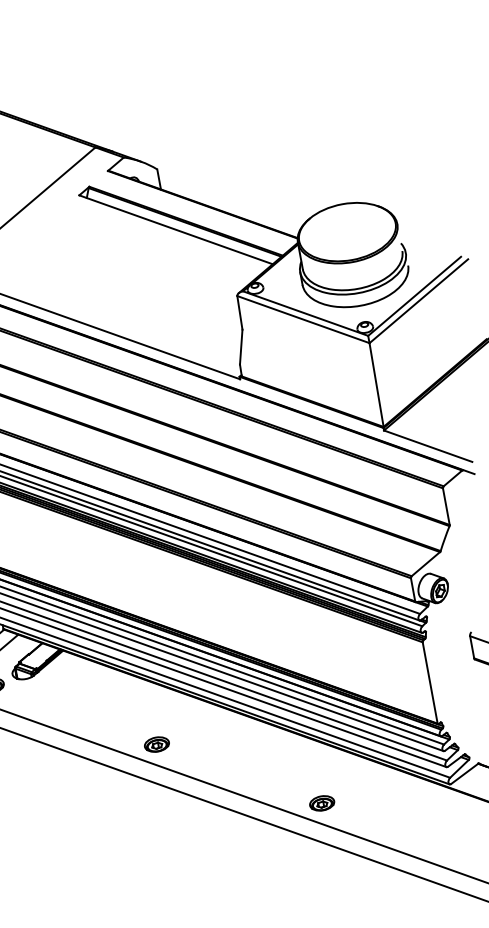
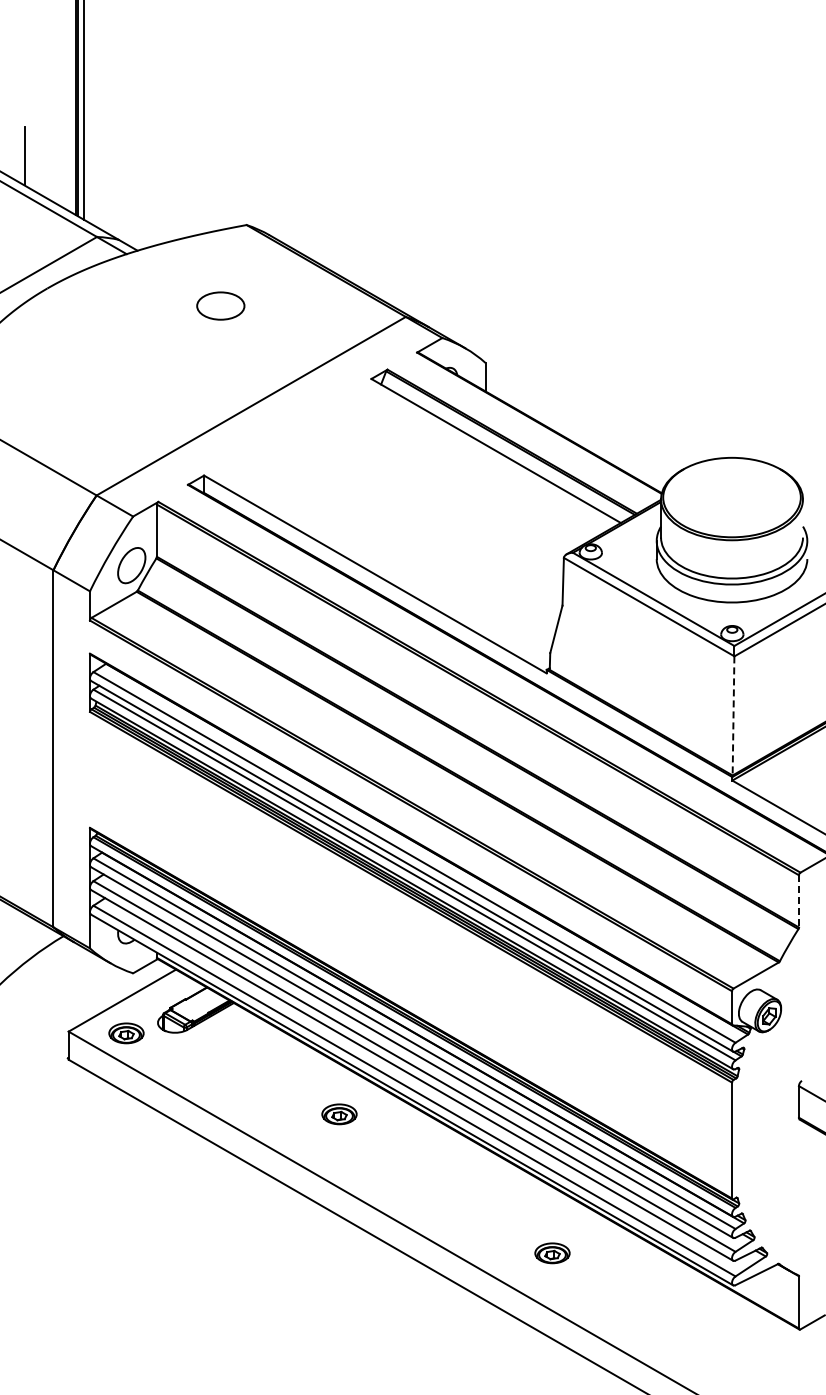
line: (376, 384) -> (733, 715), solid -> dashed
line: (446, 506) -> (798, 901), solid -> dashed
part: (157, 744) -> (339, 1114), moved
part: (322, 803) -> (552, 1253), moved

